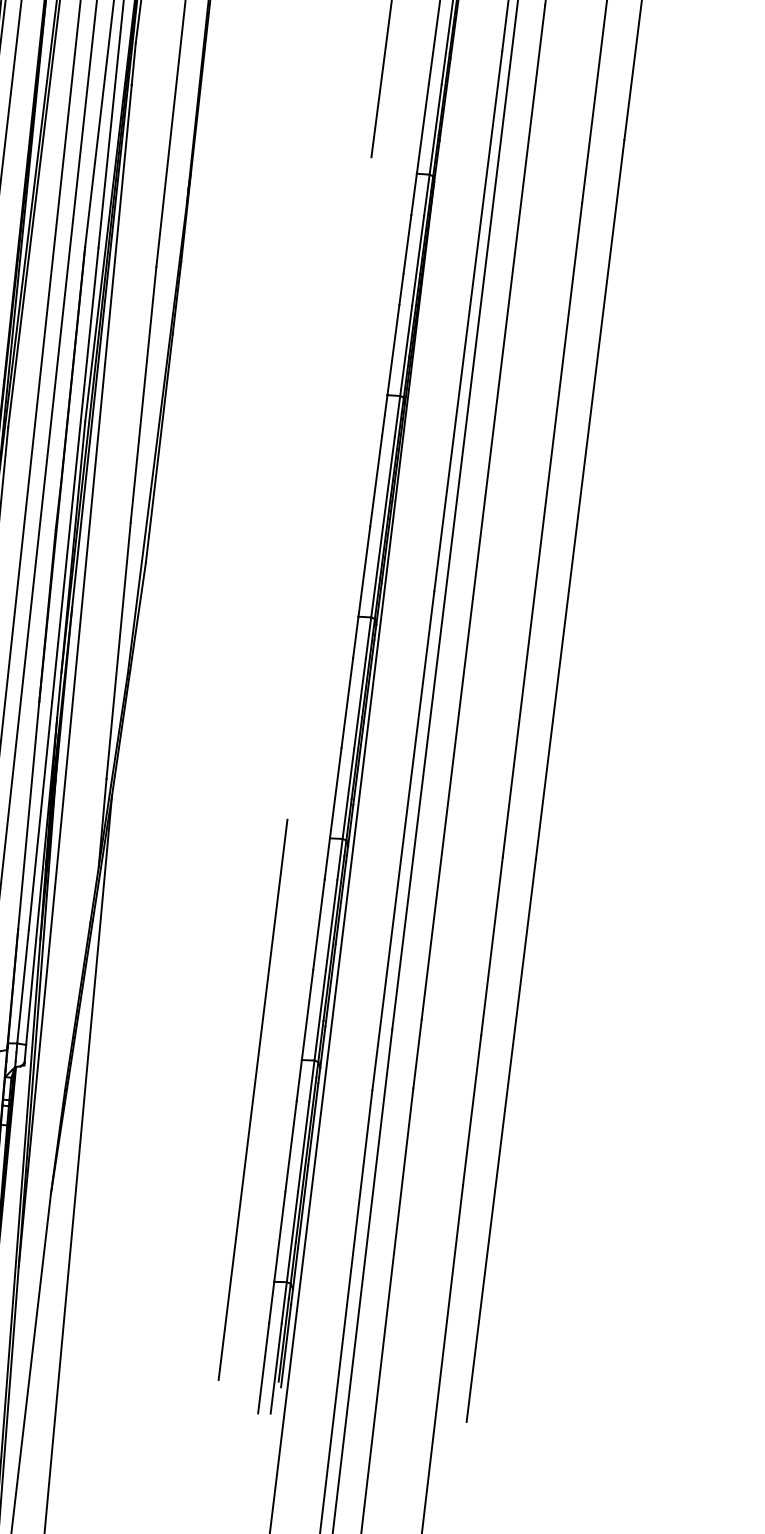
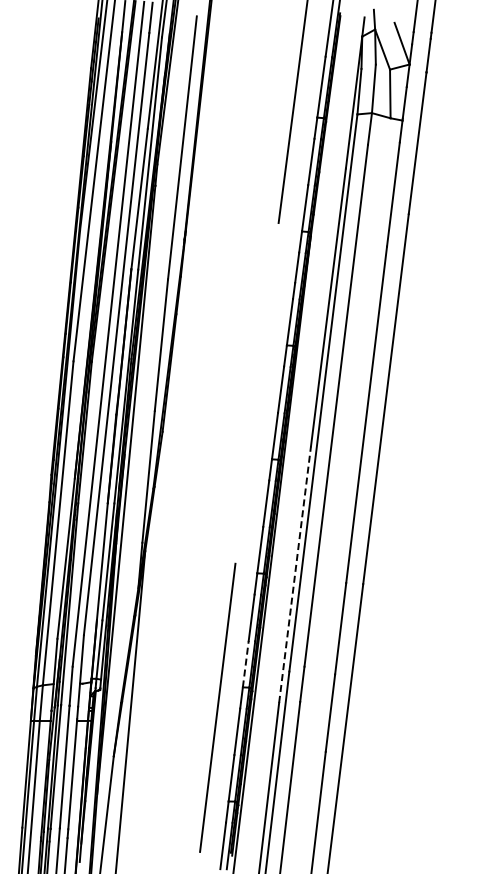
line: (404, 840) -> (295, 574), solid -> dashed
line: (306, 1013) -> (245, 663), solid -> dashed

